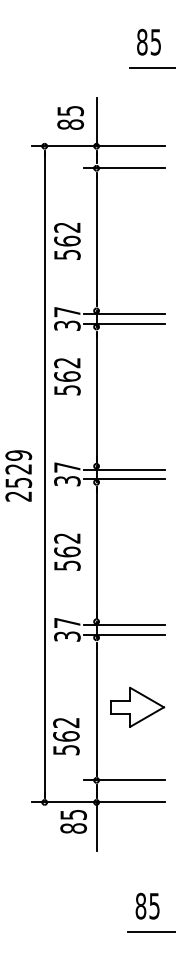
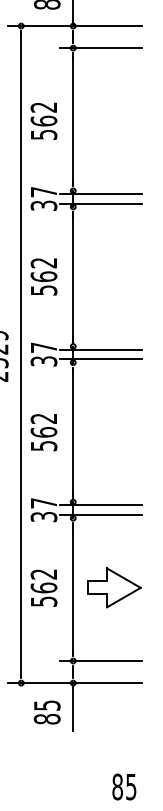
text: (67, 376) -> (44, 276), moved
text: (66, 736) -> (44, 588), moved
text: (73, 821) -> (47, 712), moved

